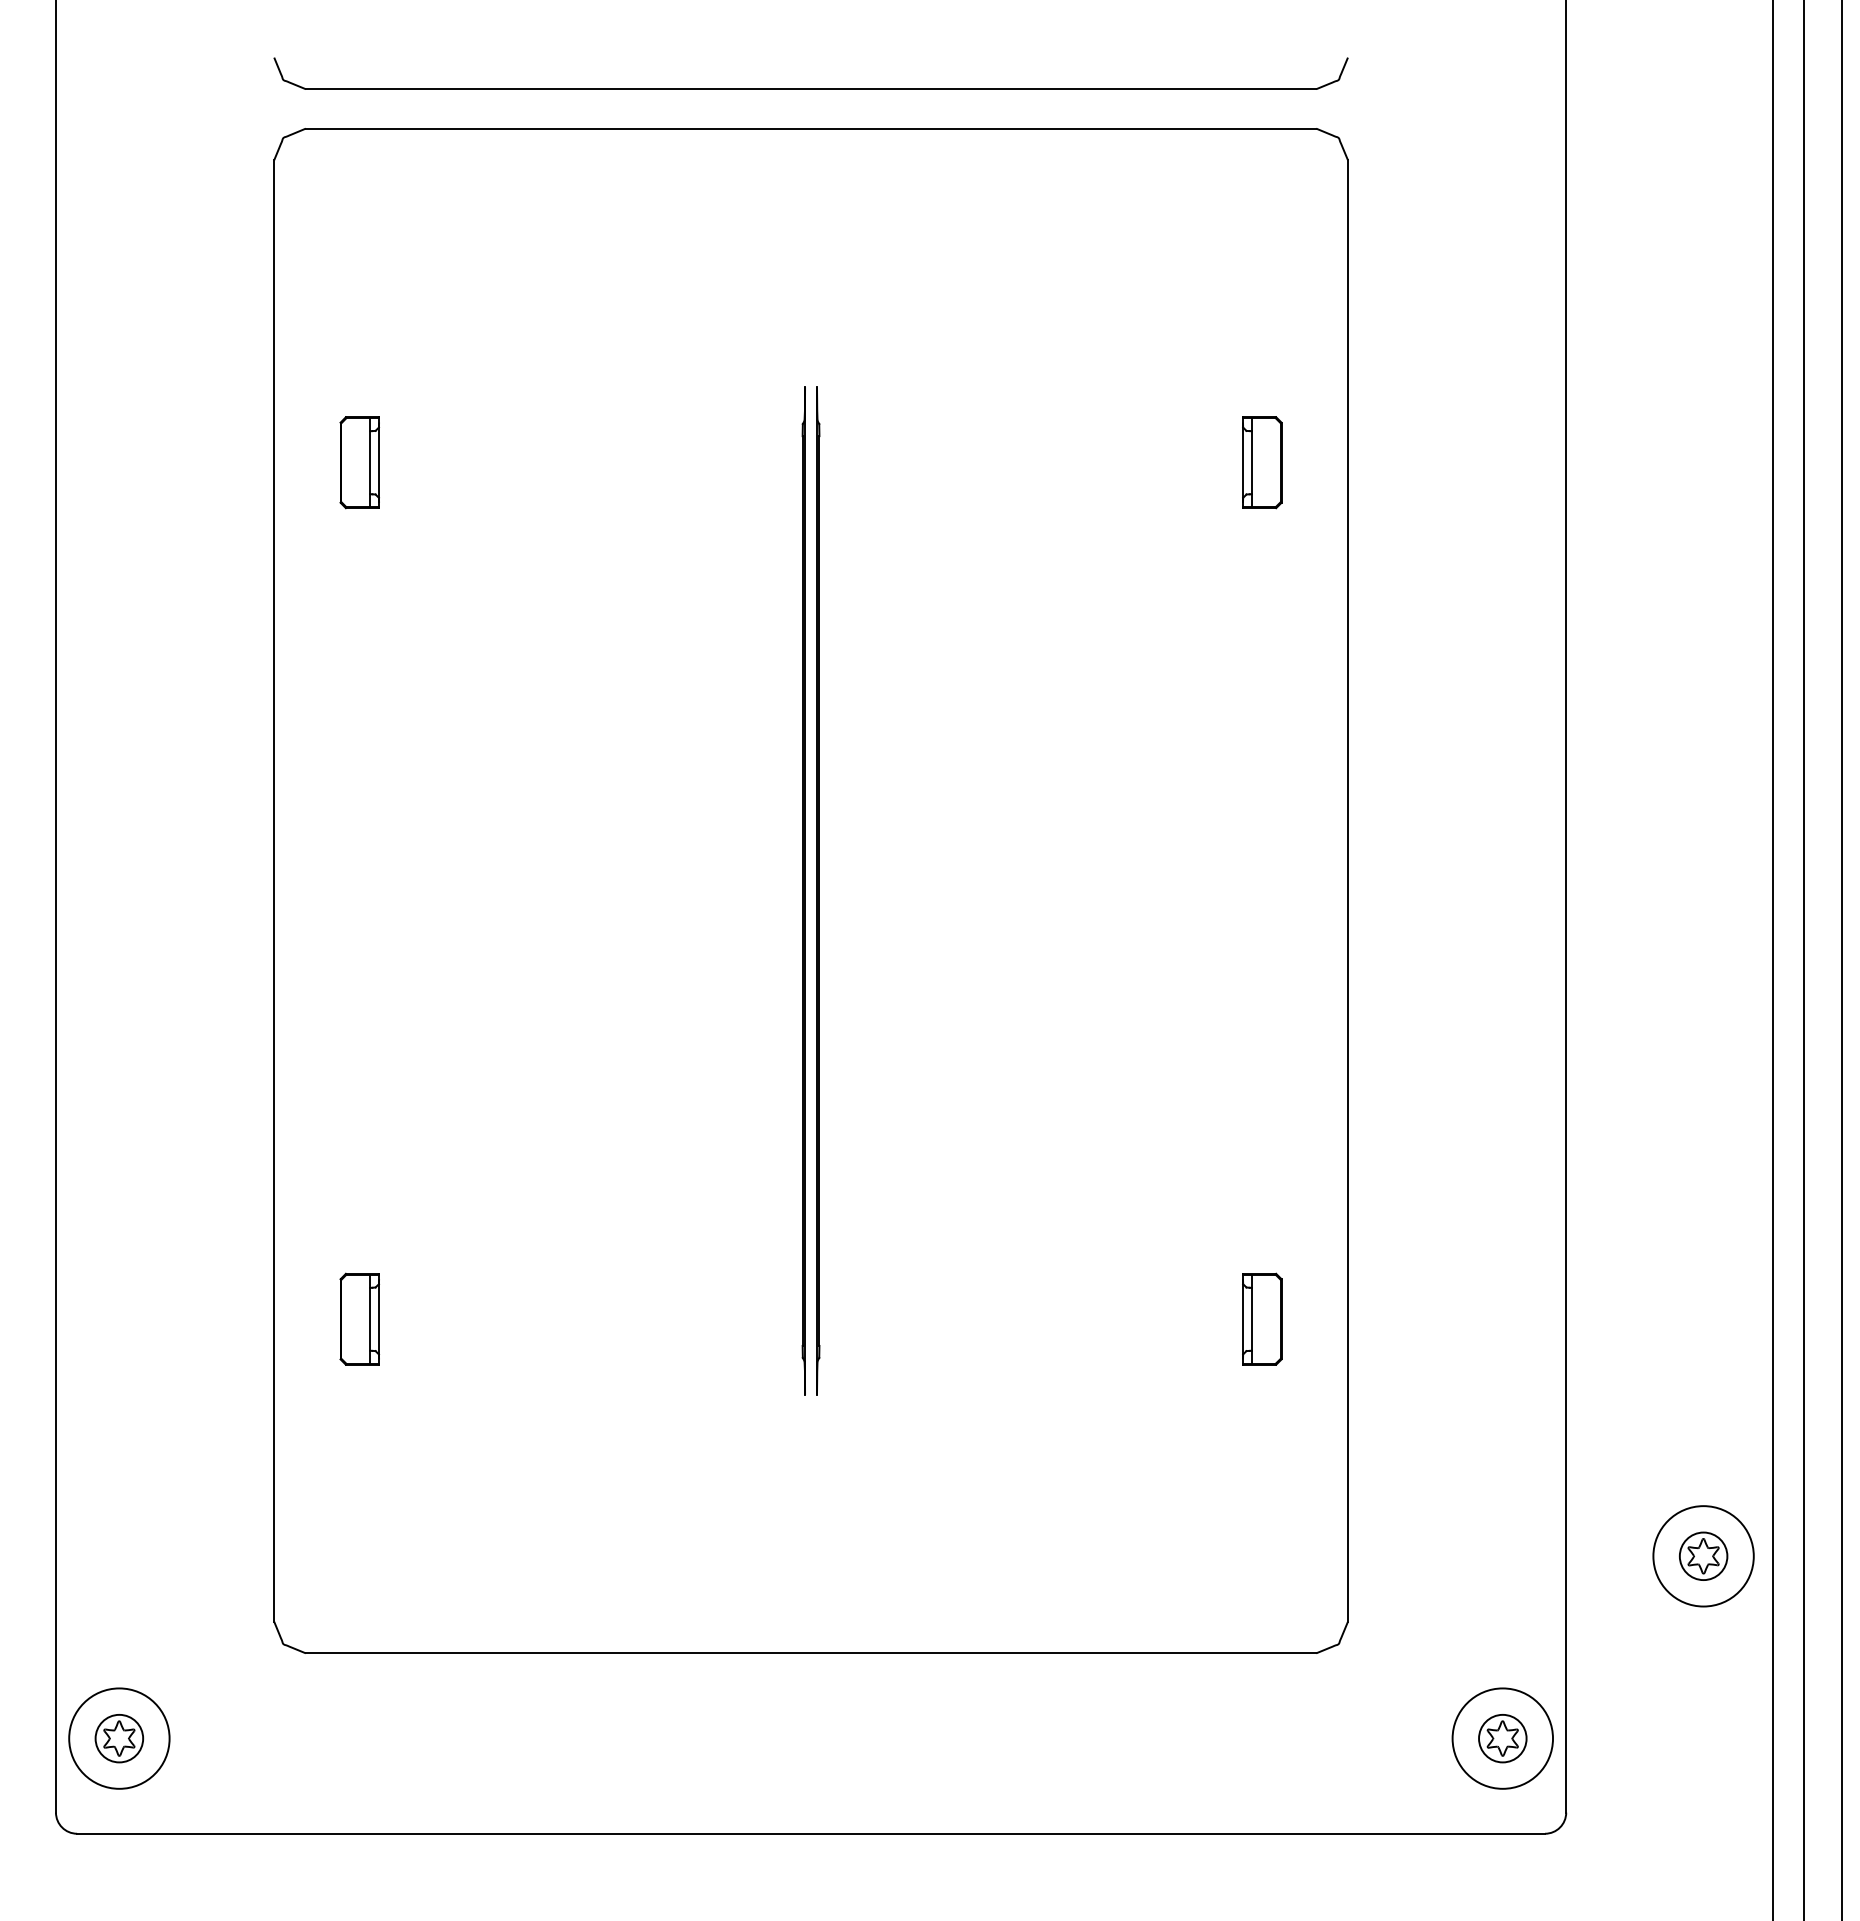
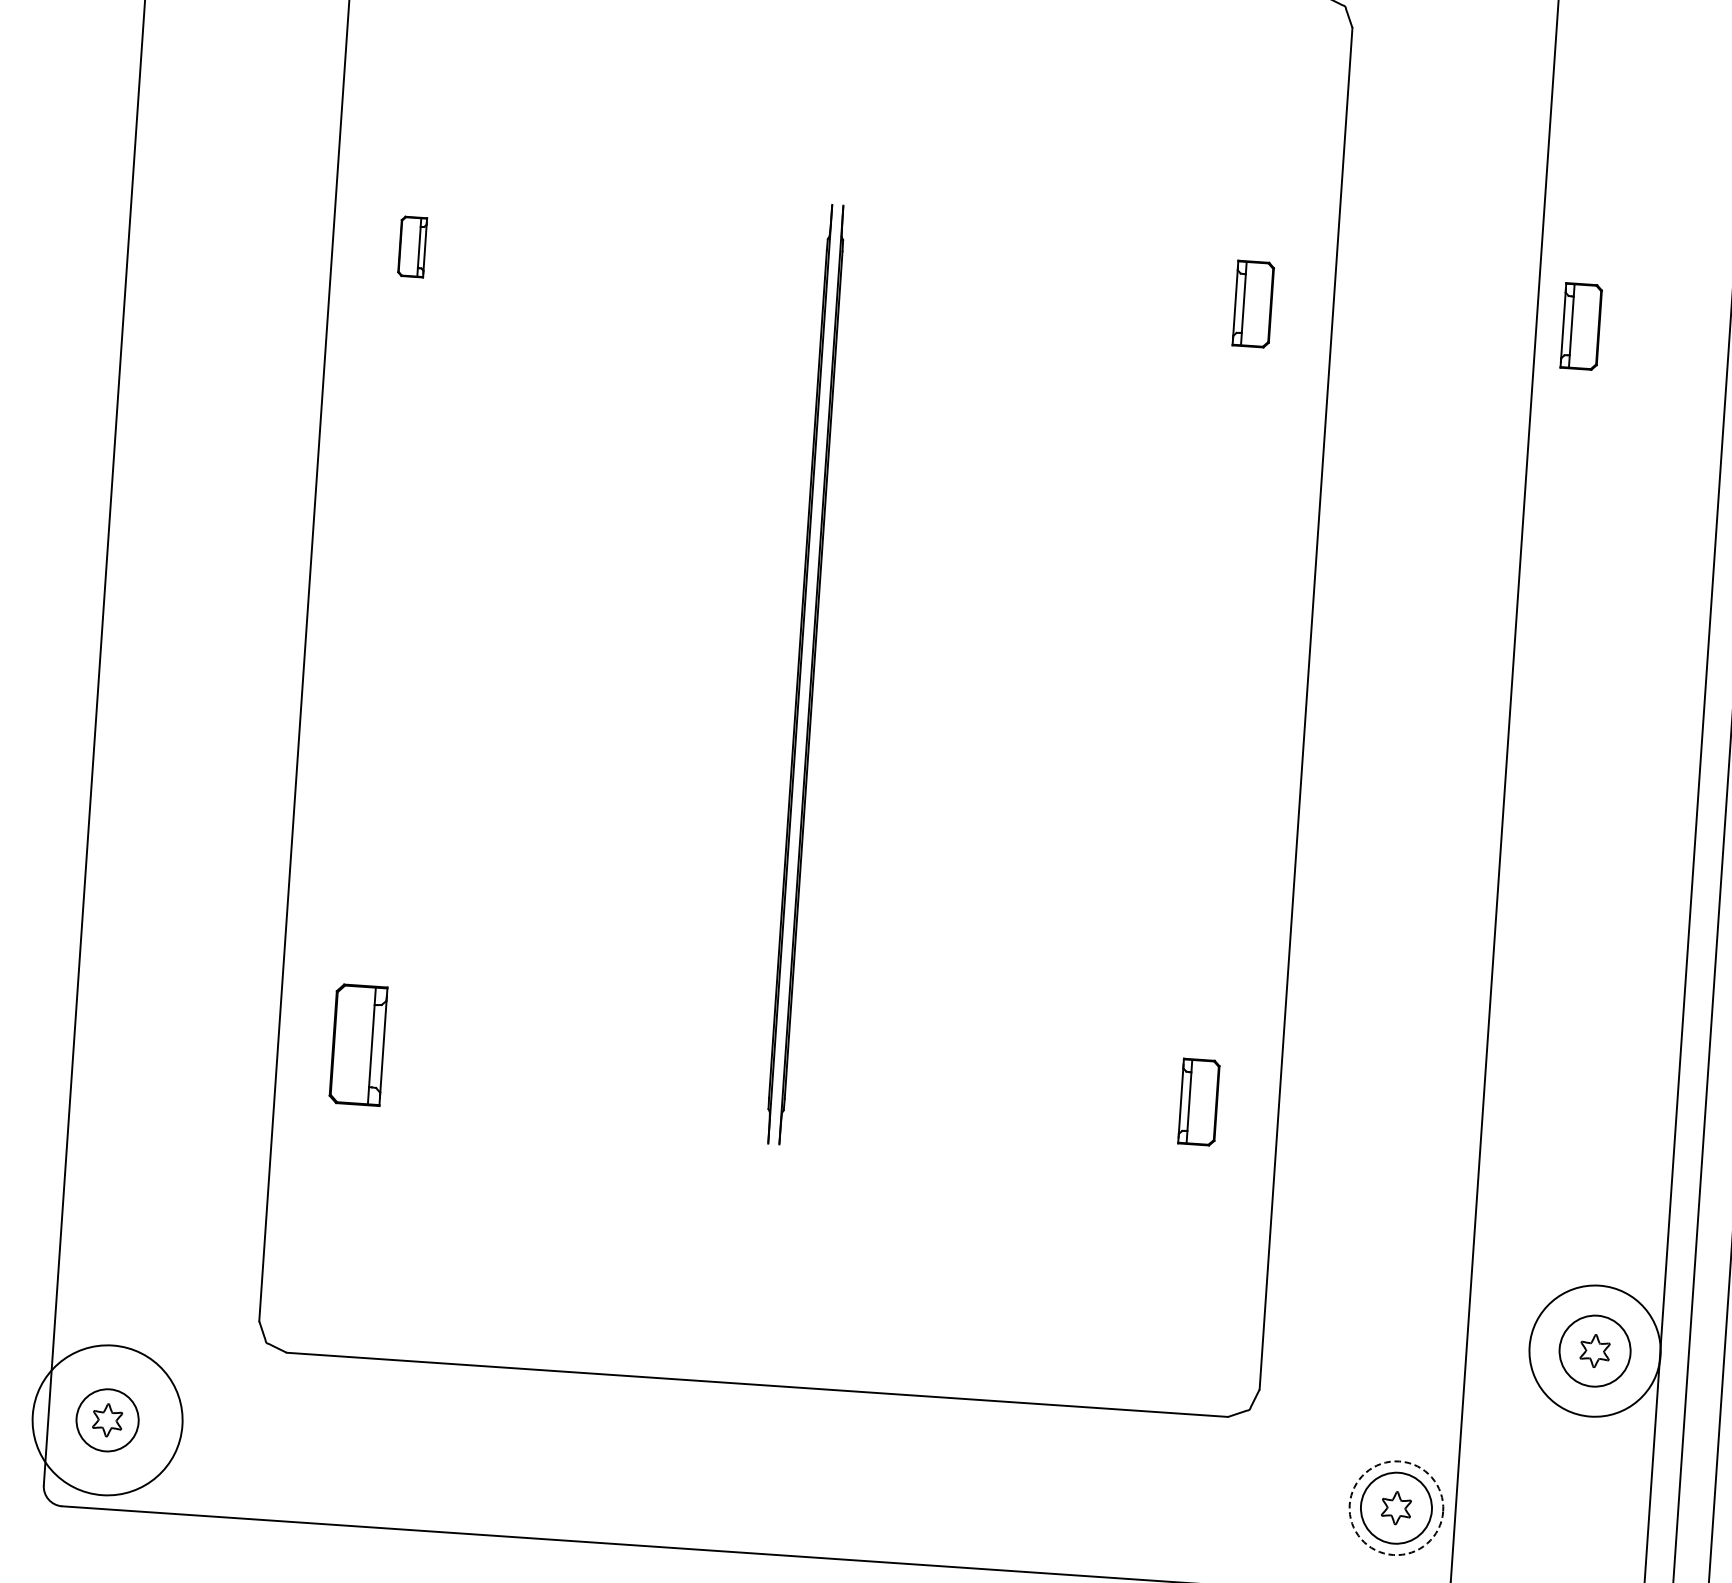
part: (359, 462) -> (412, 246), size x0.7
part: (1614, 462) -> (1581, 326), added
part: (359, 1318) -> (357, 1044), size x1.4
circle: (1703, 1556) -> (1594, 1351), size x1.4
circle: (1703, 1556) -> (1594, 1351), size x1.6
circle: (119, 1738) -> (107, 1420), size x1.4
circle: (119, 1738) -> (107, 1420), size x1.6
circle: (1502, 1738) -> (1396, 1508), size x1.6
circle: (1502, 1738) -> (1396, 1508), solid -> dashed

